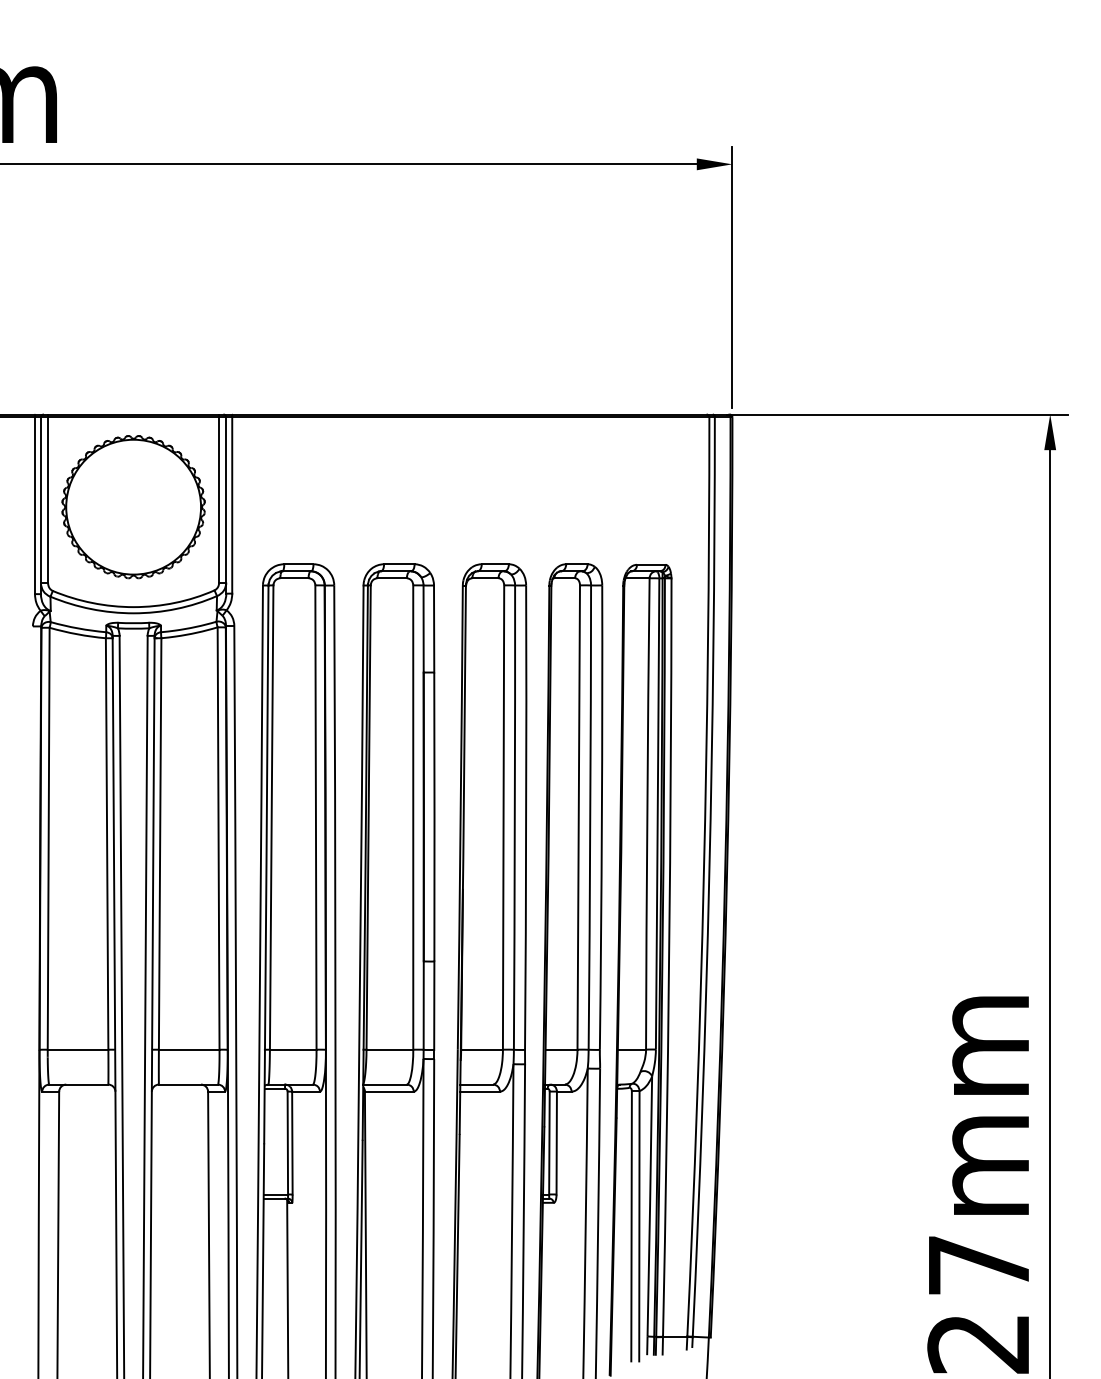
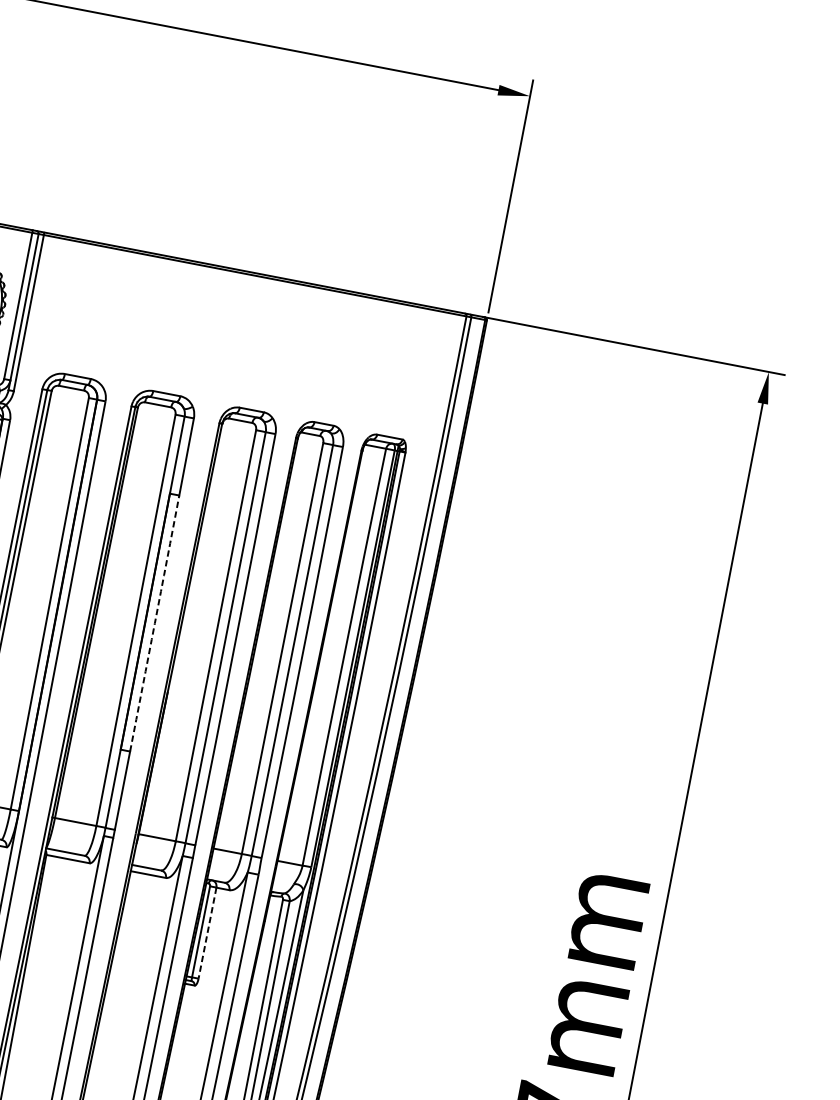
arc: (434, 817) -> (154, 623), solid -> dashed
line: (556, 1143) -> (207, 933), solid -> dashed

